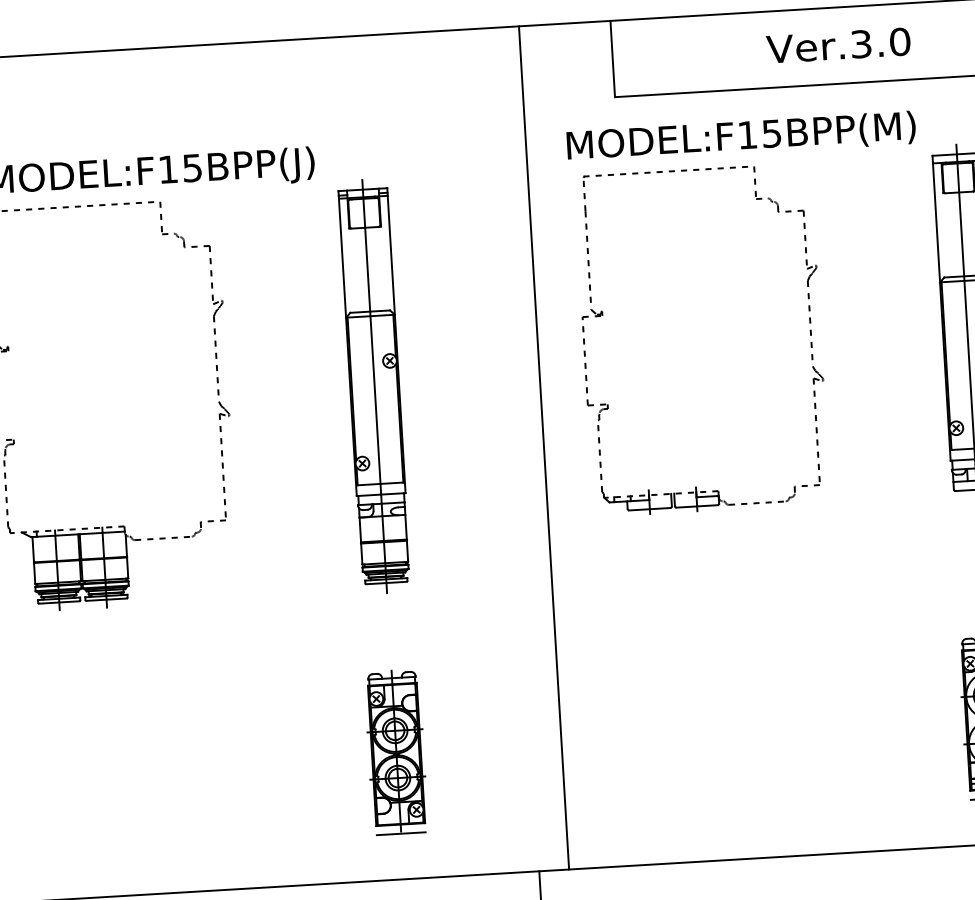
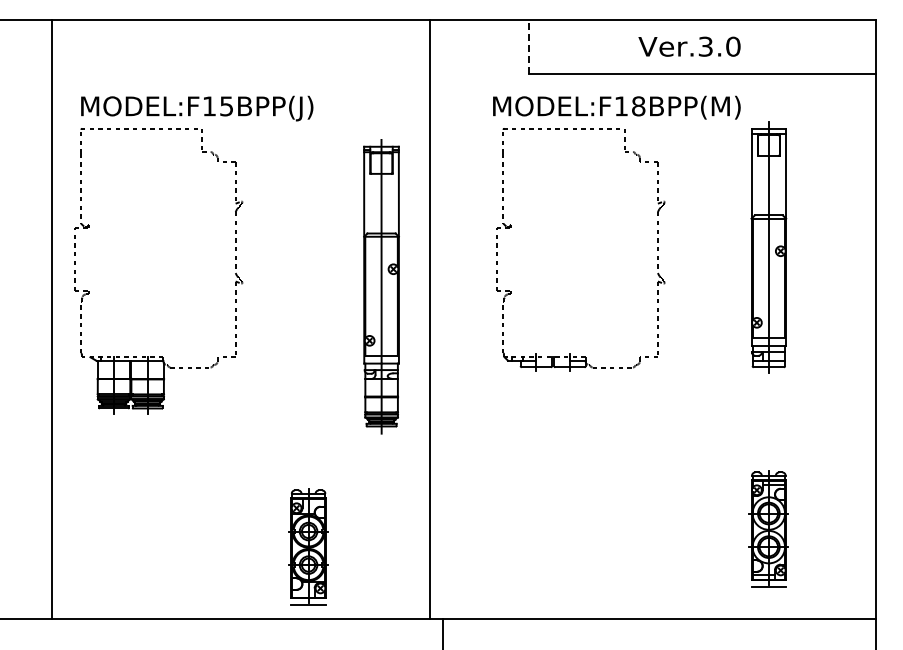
line: (613, 58) -> (529, 46), solid -> dashed
text: (771, 133) -> (638, 106), MODEL:F15BPP(M) -> MODEL:F18BPP(M)
part: (374, 386) -> (381, 286), moved
line: (543, 448) -> (429, 319), moved
part: (396, 751) -> (308, 546), moved

